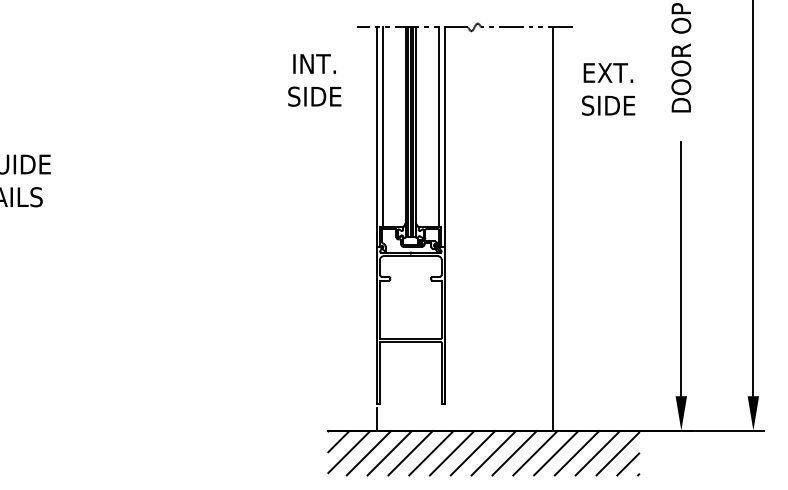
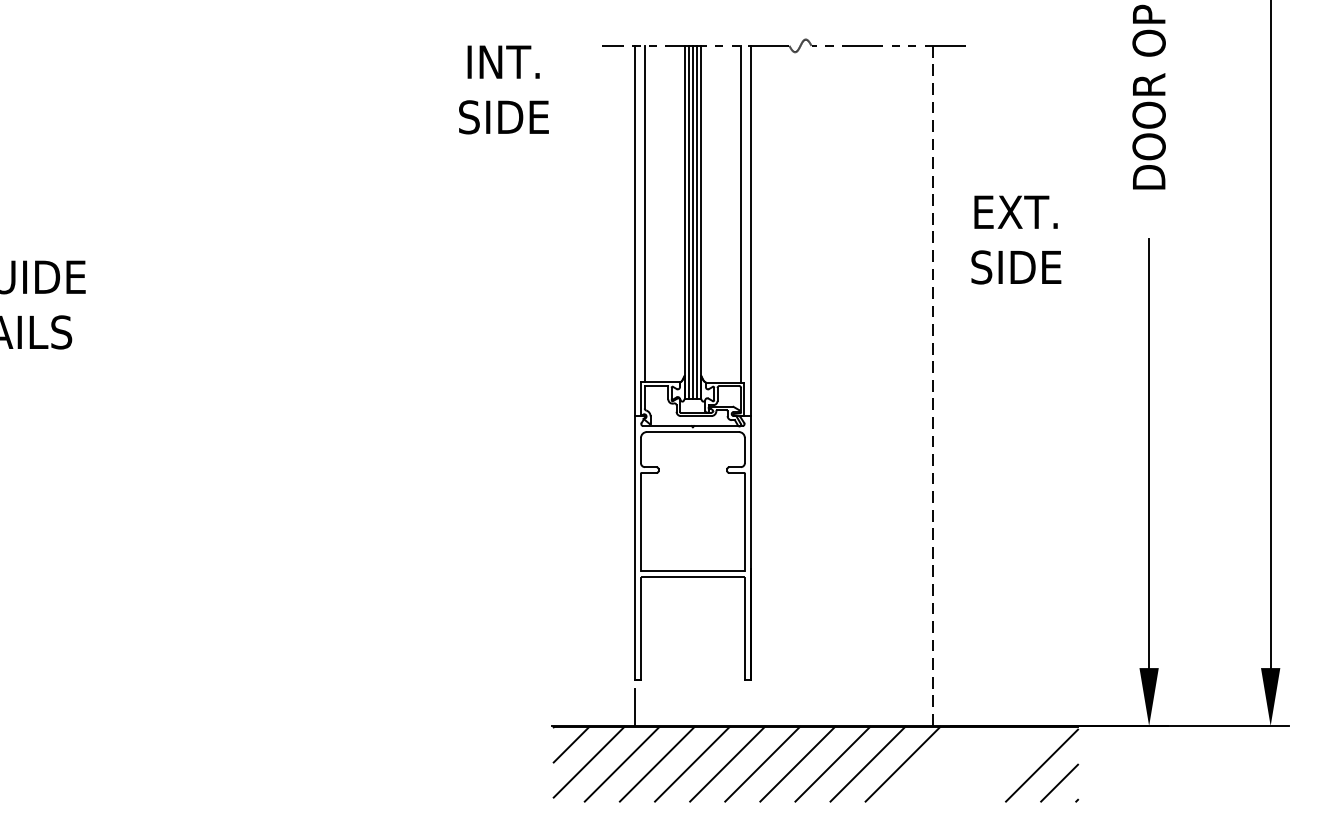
text: (314, 80) -> (503, 89), moved
text: (608, 89) -> (1016, 240), moved
line: (553, 228) -> (933, 385), solid -> dashed
line: (556, 453) -> (938, 764), removed
line: (576, 453) -> (972, 764), removed
line: (597, 453) -> (1007, 764), removed

